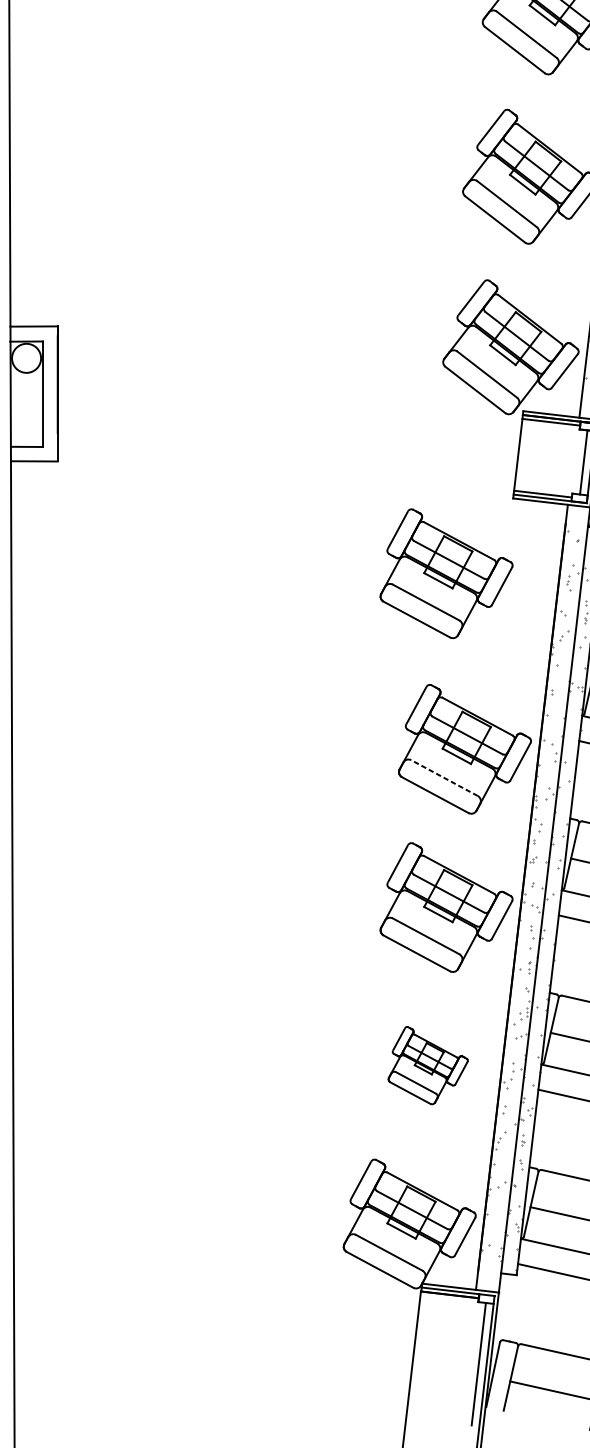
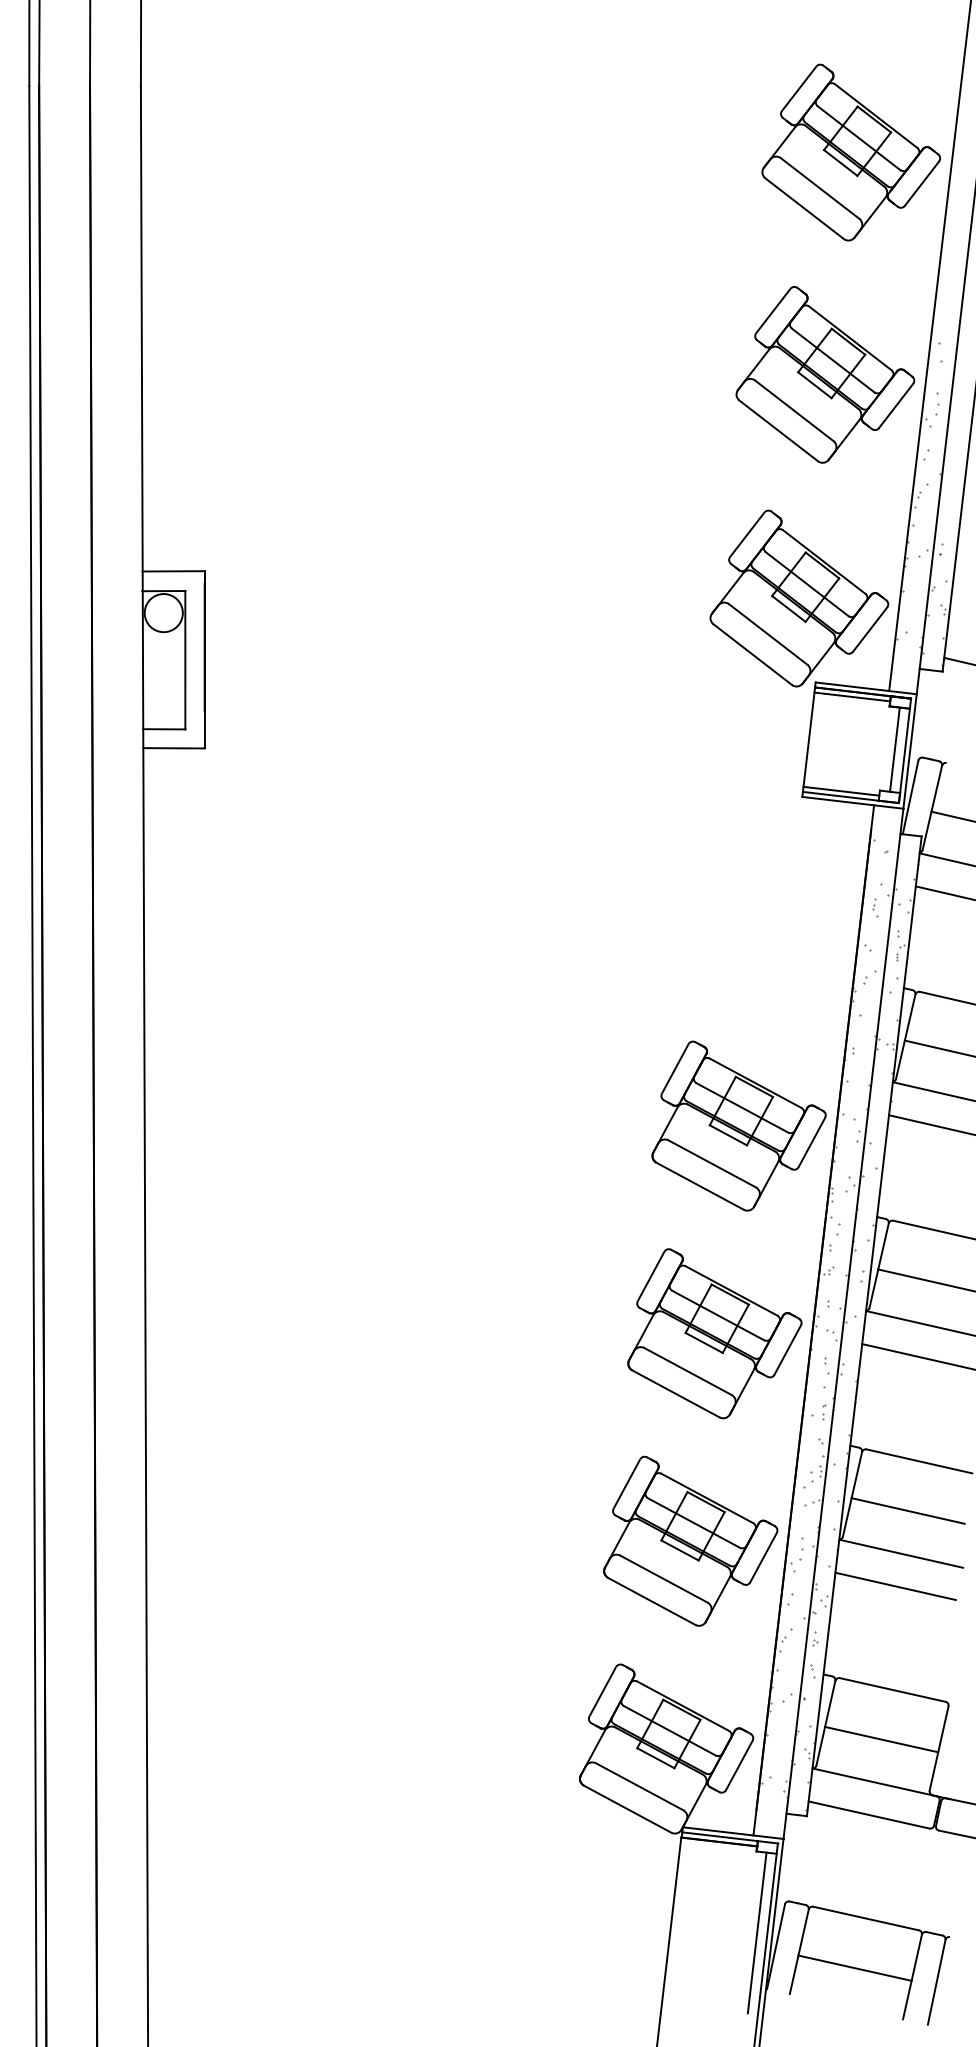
part: (446, 573) -> (714, 895), removed
line: (444, 777) -> (712, 1163), dashed -> solid
part: (427, 1065) -> (690, 1540), size x1.67

